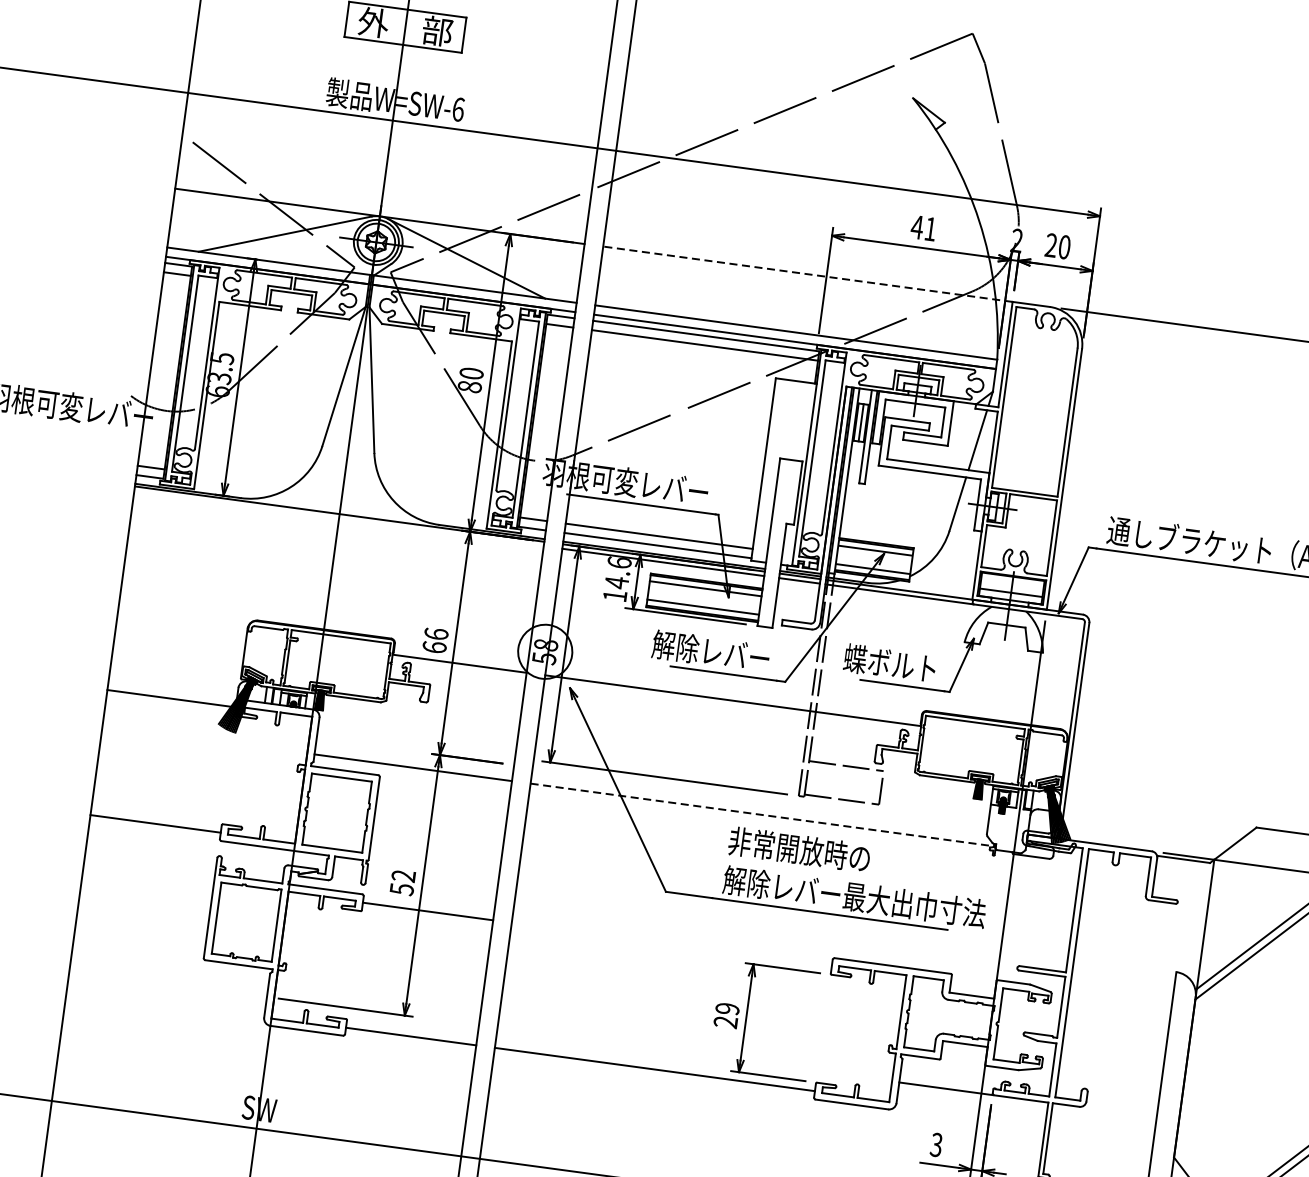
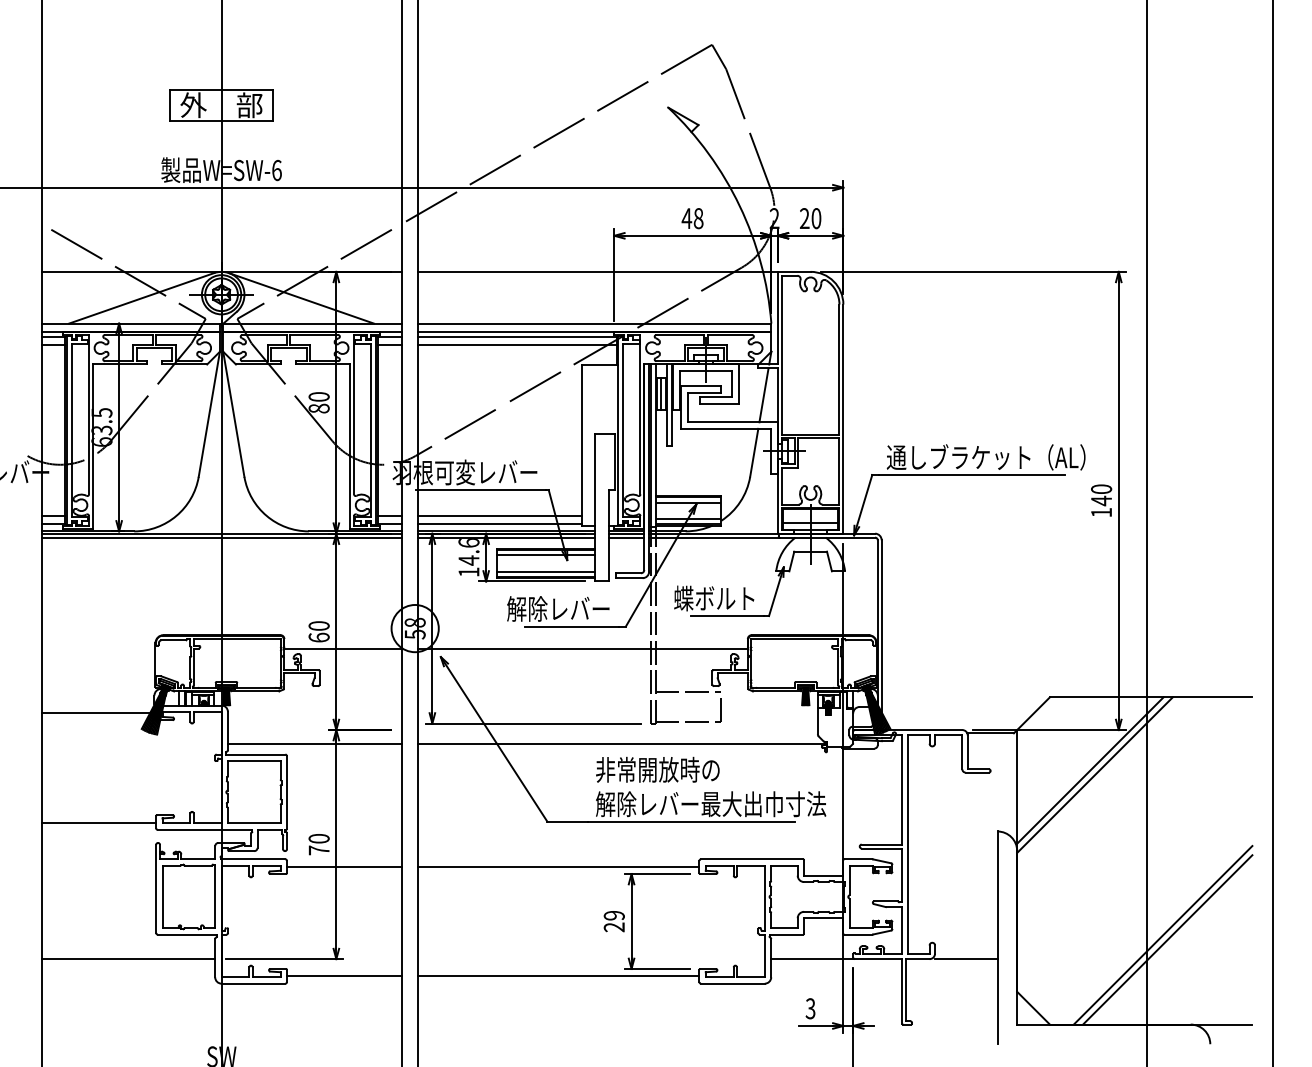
text: (930, 229) -> (698, 218), 41 -> 48
line: (807, 273) -> (597, 271), dashed -> solid
line: (338, 518) -> (221, 537), added
text: (435, 633) -> (318, 625), 66 -> 60
line: (762, 815) -> (621, 744), dashed -> solid
text: (402, 882) -> (318, 844), 52 -> 70
line: (671, 944) -> (558, 866), added
line: (168, 984) -> (128, 959), added
line: (1121, 1112) -> (966, 959), added

